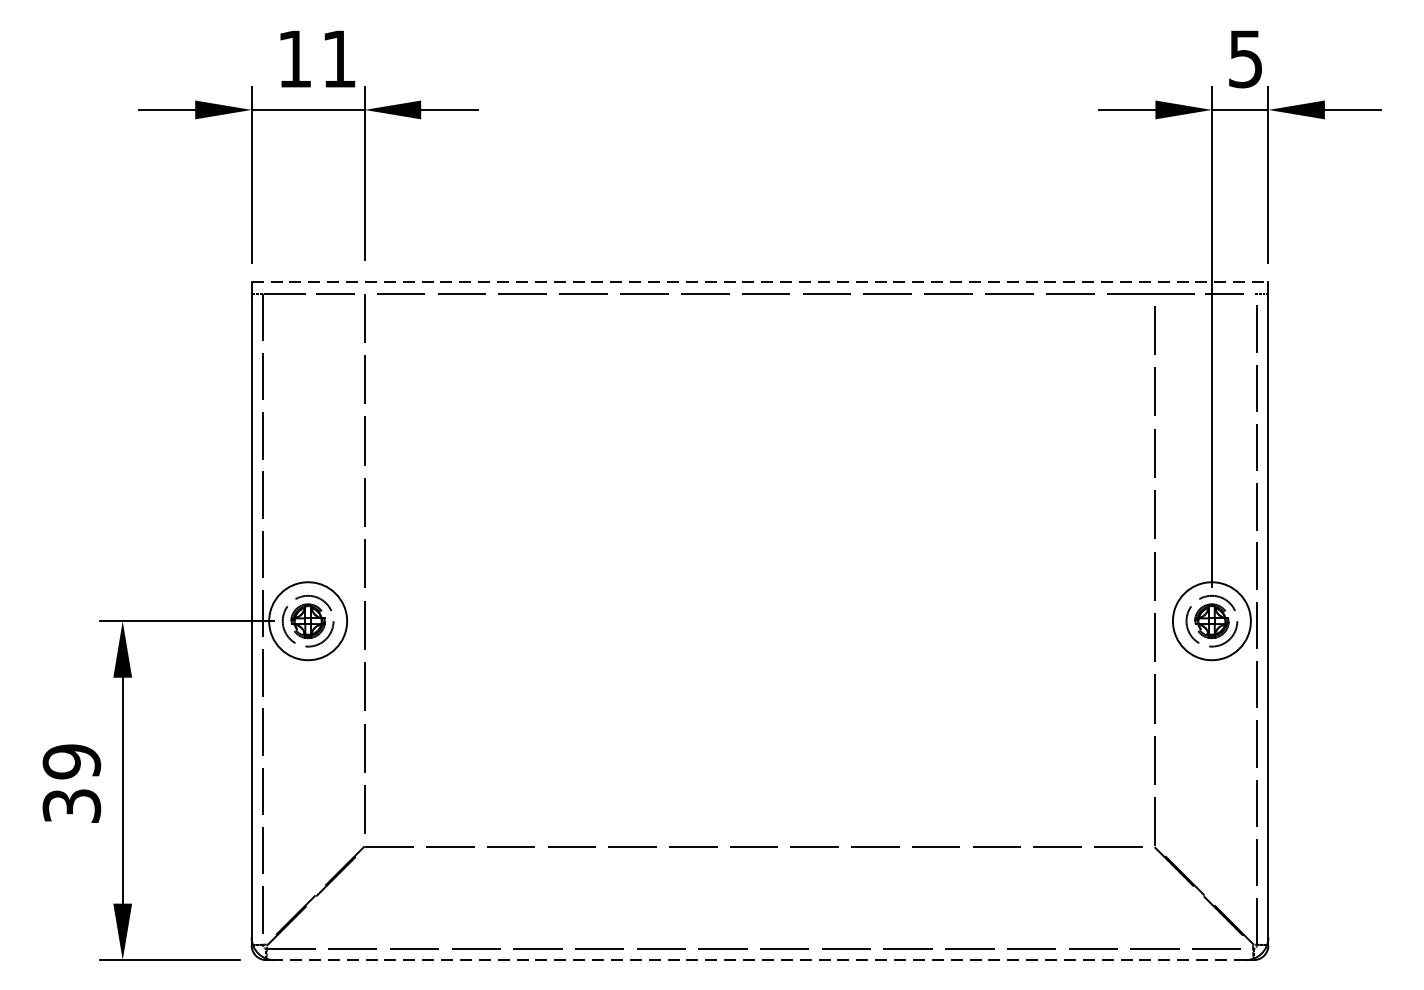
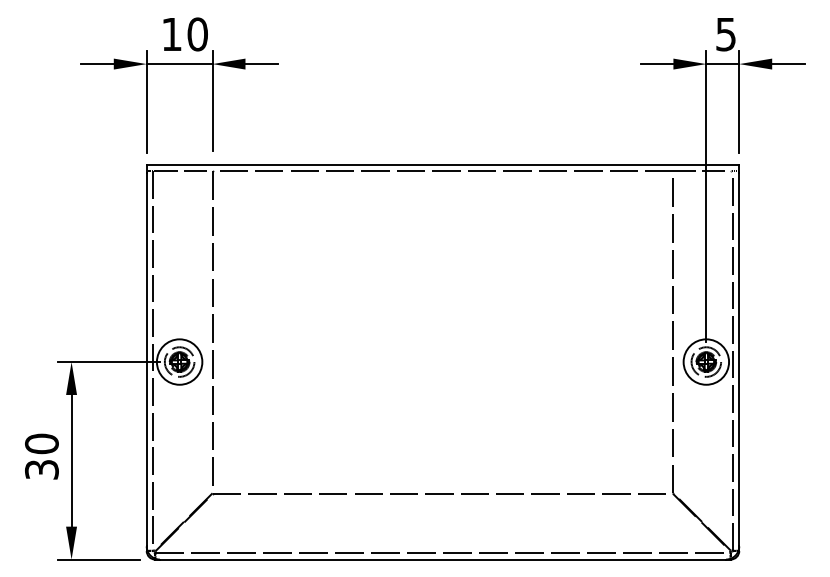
text: (338, 59) -> (197, 34), 11 -> 10
line: (760, 282) -> (443, 164), dashed -> solid
text: (71, 760) -> (41, 443), 39 -> 30
line: (759, 960) -> (442, 559), dashed -> solid

